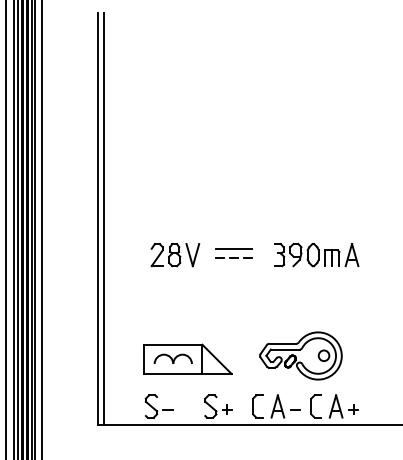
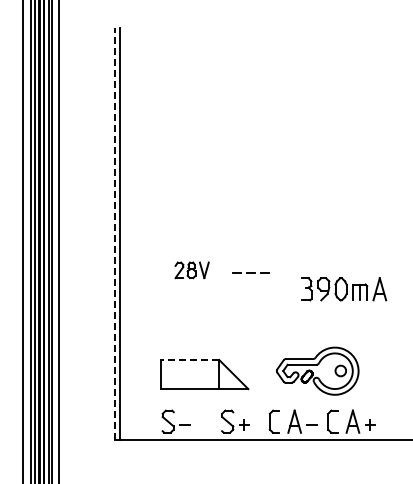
line: (97, 218) -> (114, 233), solid -> dashed
line: (233, 248) -> (250, 263), removed
part: (174, 255) -> (191, 270), size x0.7
part: (316, 255) -> (344, 289), moved
line: (172, 344) -> (189, 359), solid -> dashed
part: (172, 359) -> (189, 374), removed

